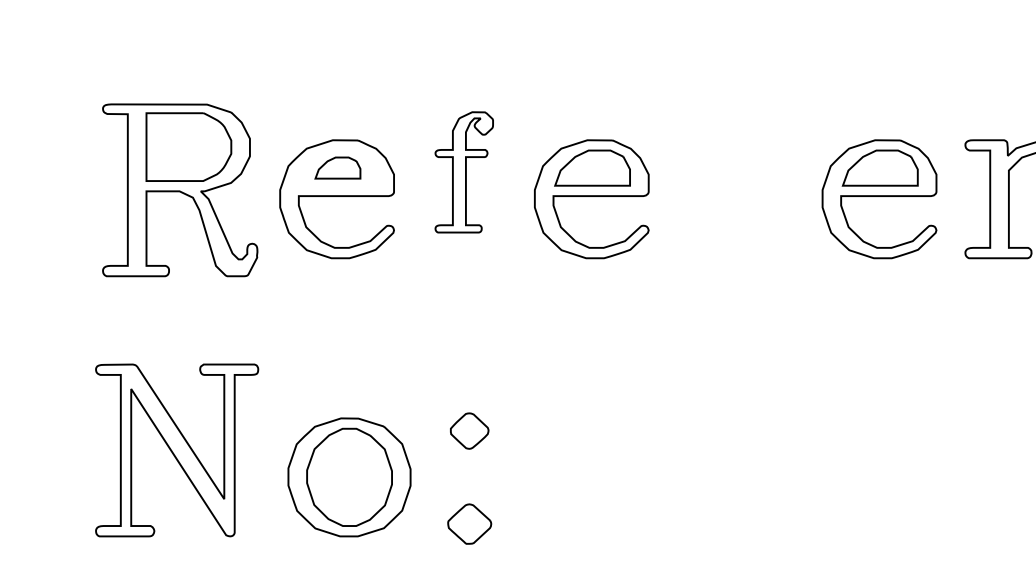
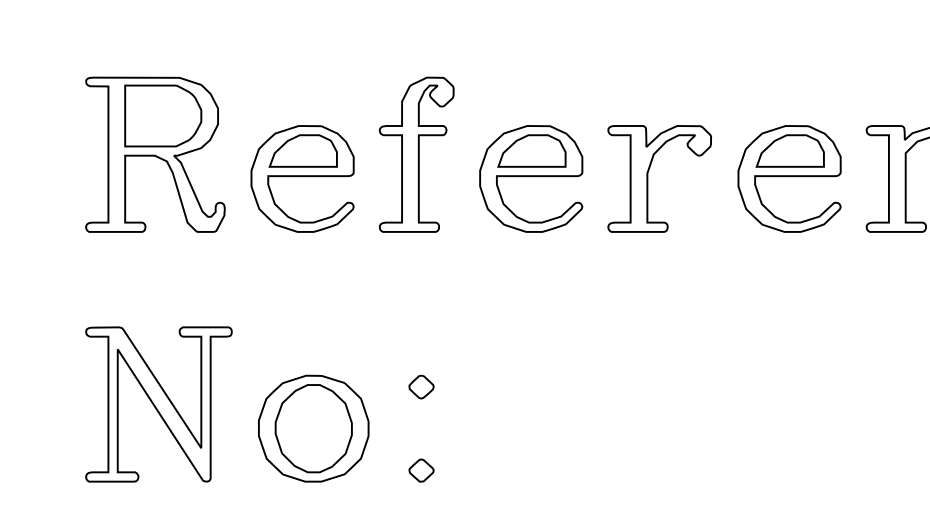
part: (337, 167) -> (302, 150), size x1.67
part: (464, 172) -> (416, 154), size x1.43
part: (180, 190) -> (155, 154), moved
part: (721, 199) -> (647, 179), added
part: (469, 430) -> (421, 386), size x0.71
part: (469, 523) -> (421, 470), size x0.62

